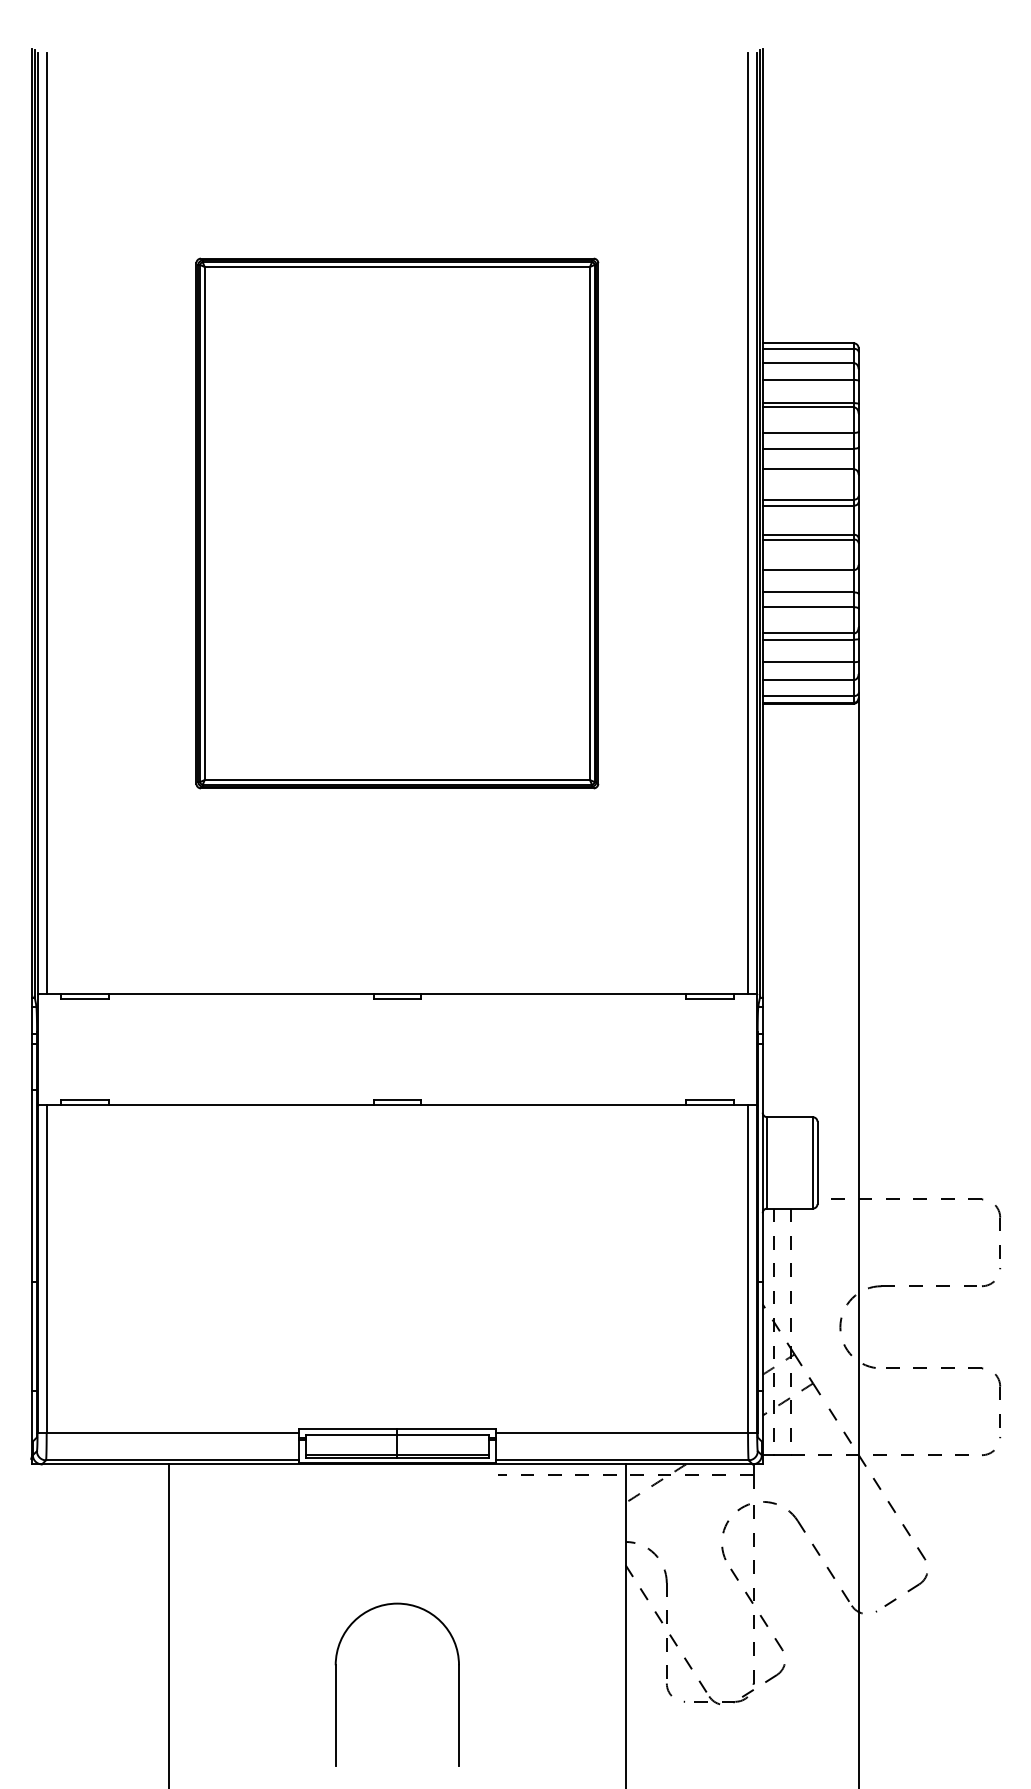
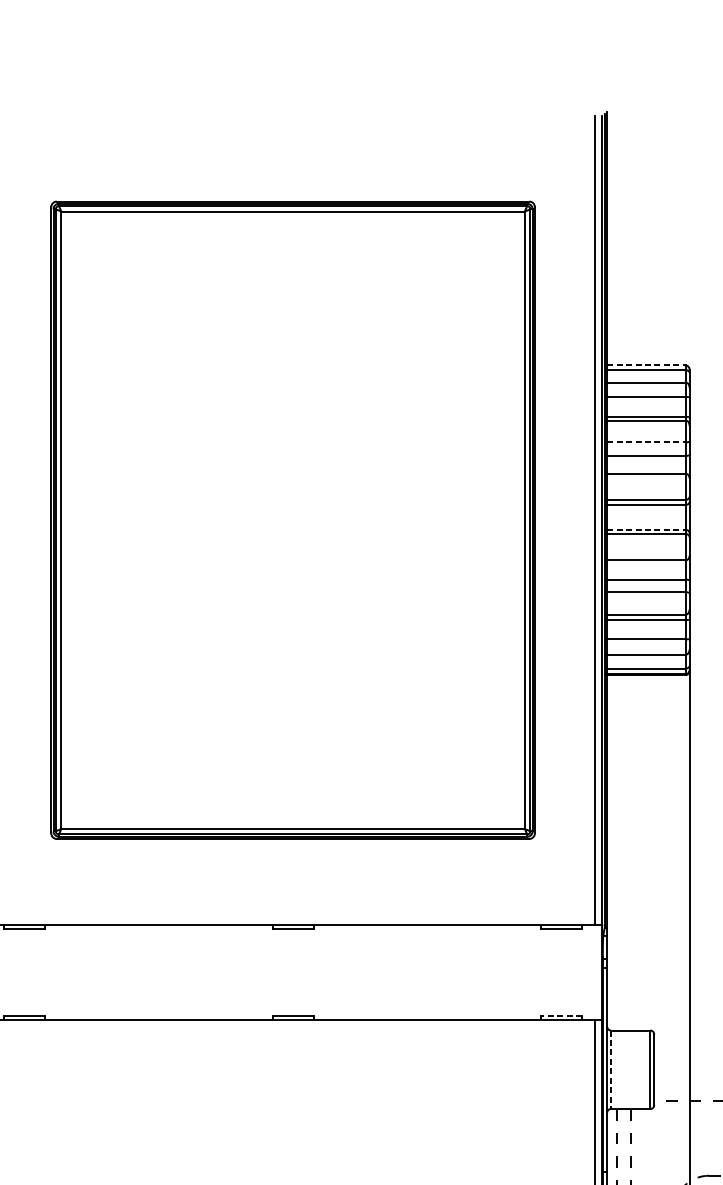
line: (808, 343) -> (646, 365), solid -> dashed
line: (808, 432) -> (646, 442), solid -> dashed
part: (397, 523) -> (293, 520), size x1.4
line: (808, 534) -> (646, 529), solid -> dashed
line: (709, 1099) -> (561, 1015), solid -> dashed
line: (767, 1162) -> (611, 1069), solid -> dashed

